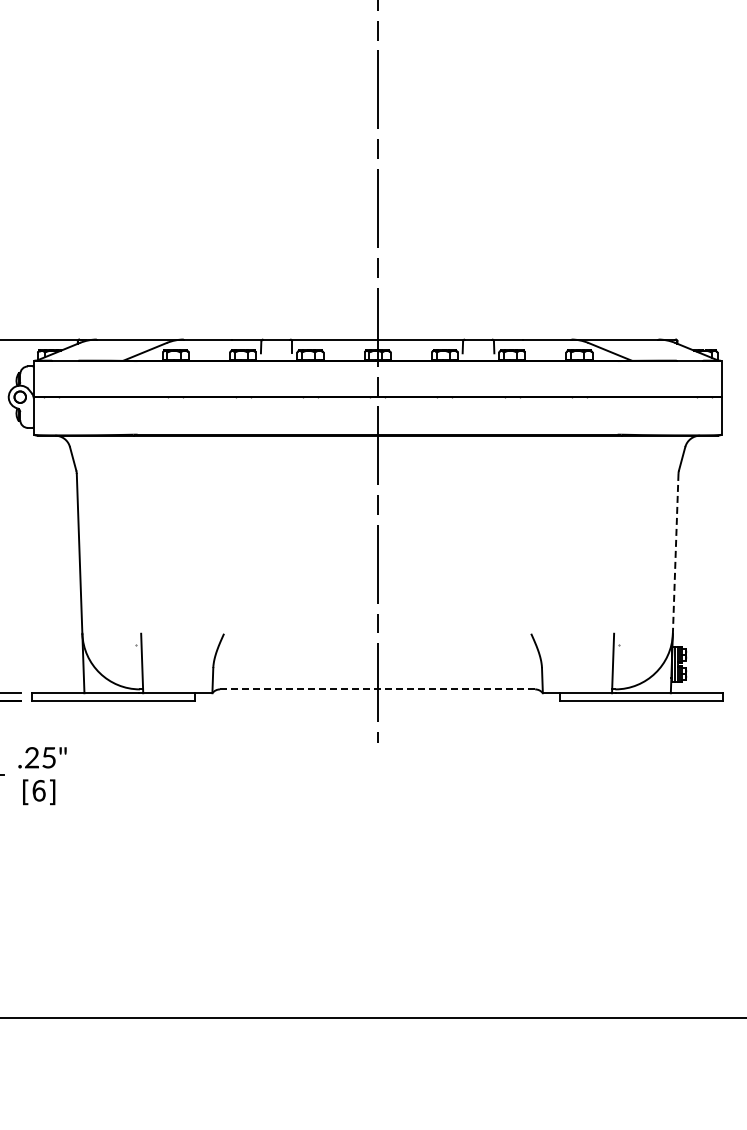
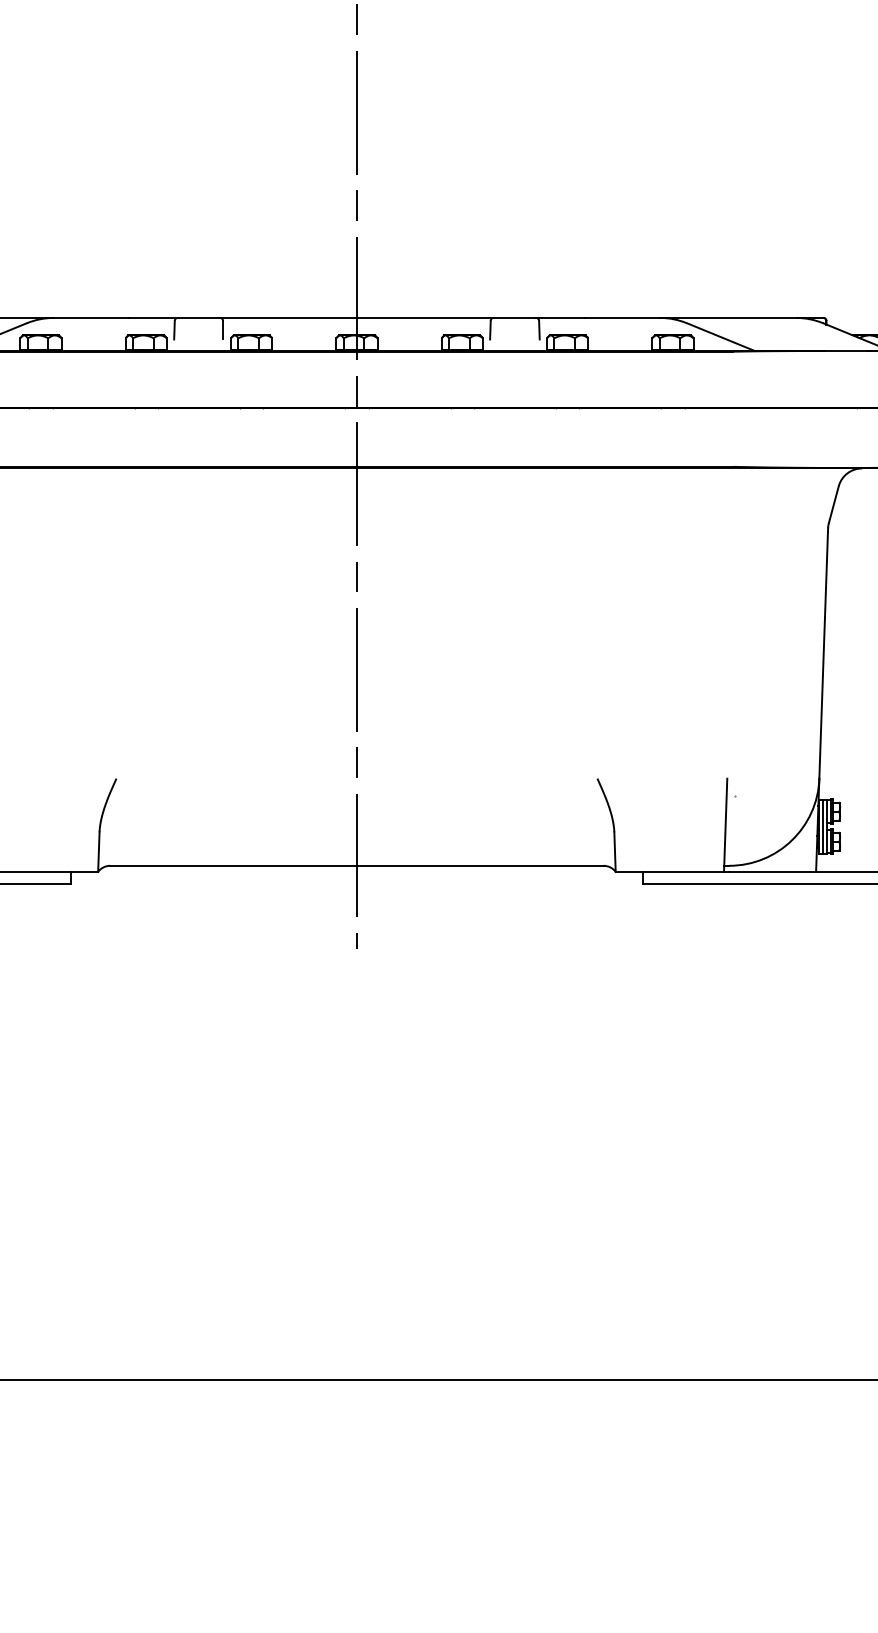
line: (675, 553) -> (823, 652), dashed -> solid
line: (377, 689) -> (356, 865), dashed -> solid

